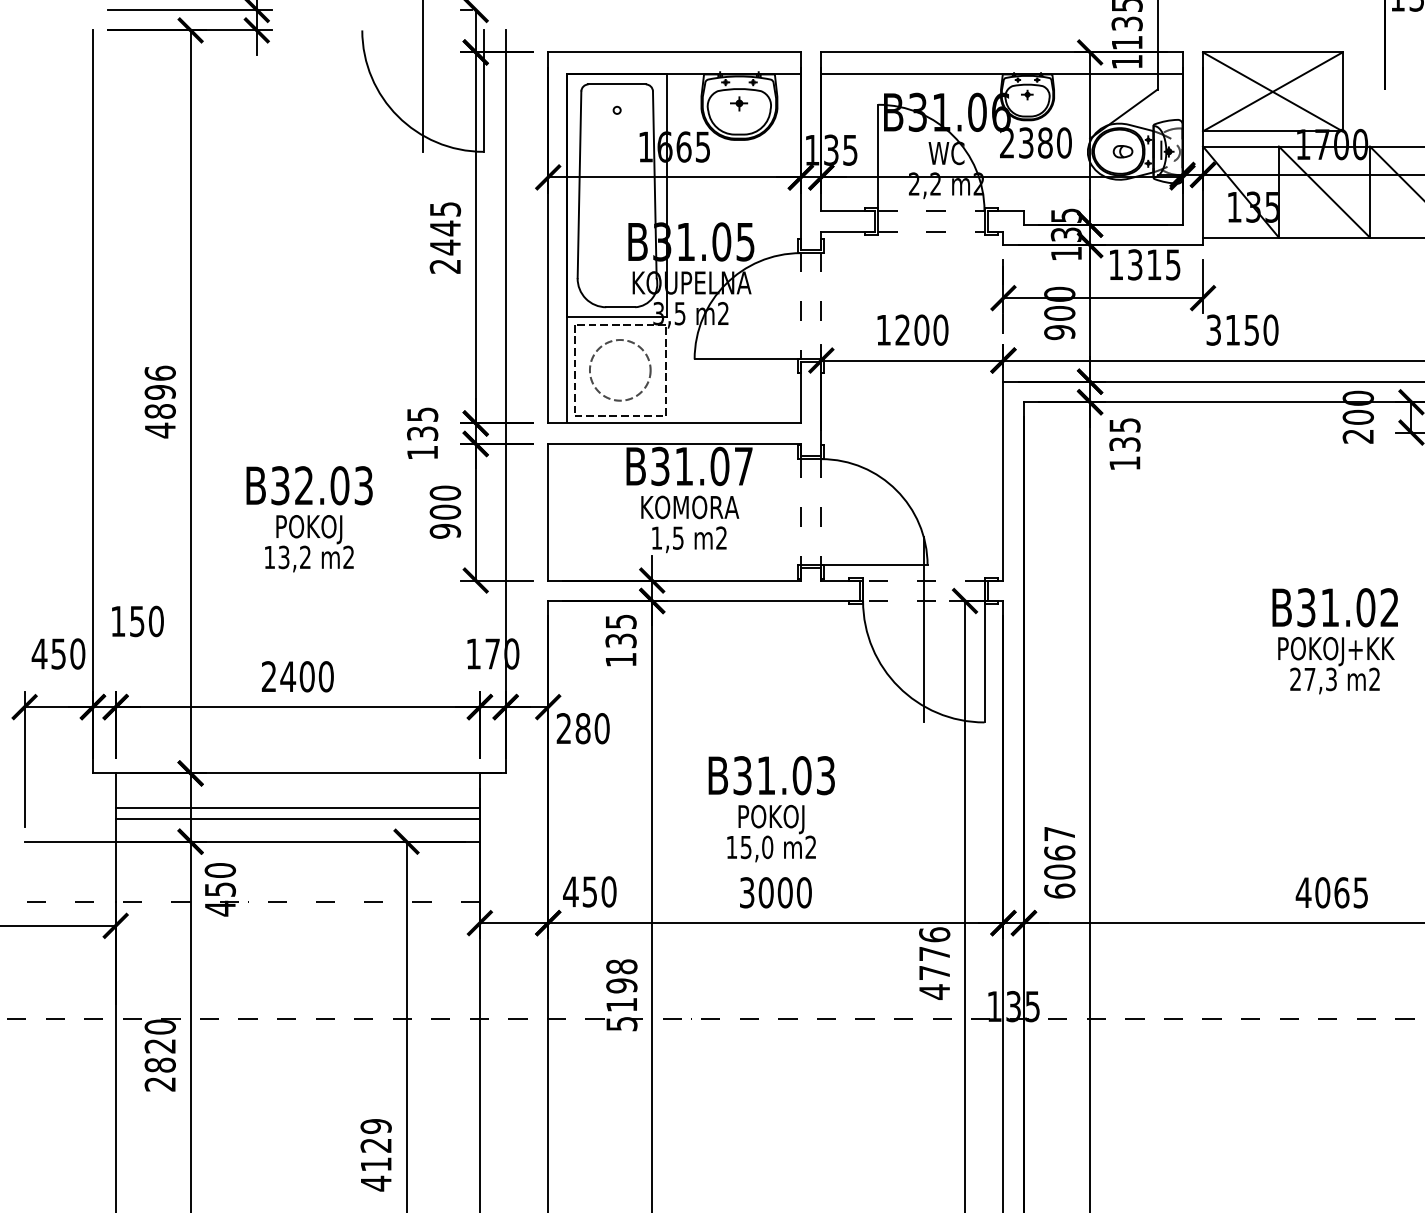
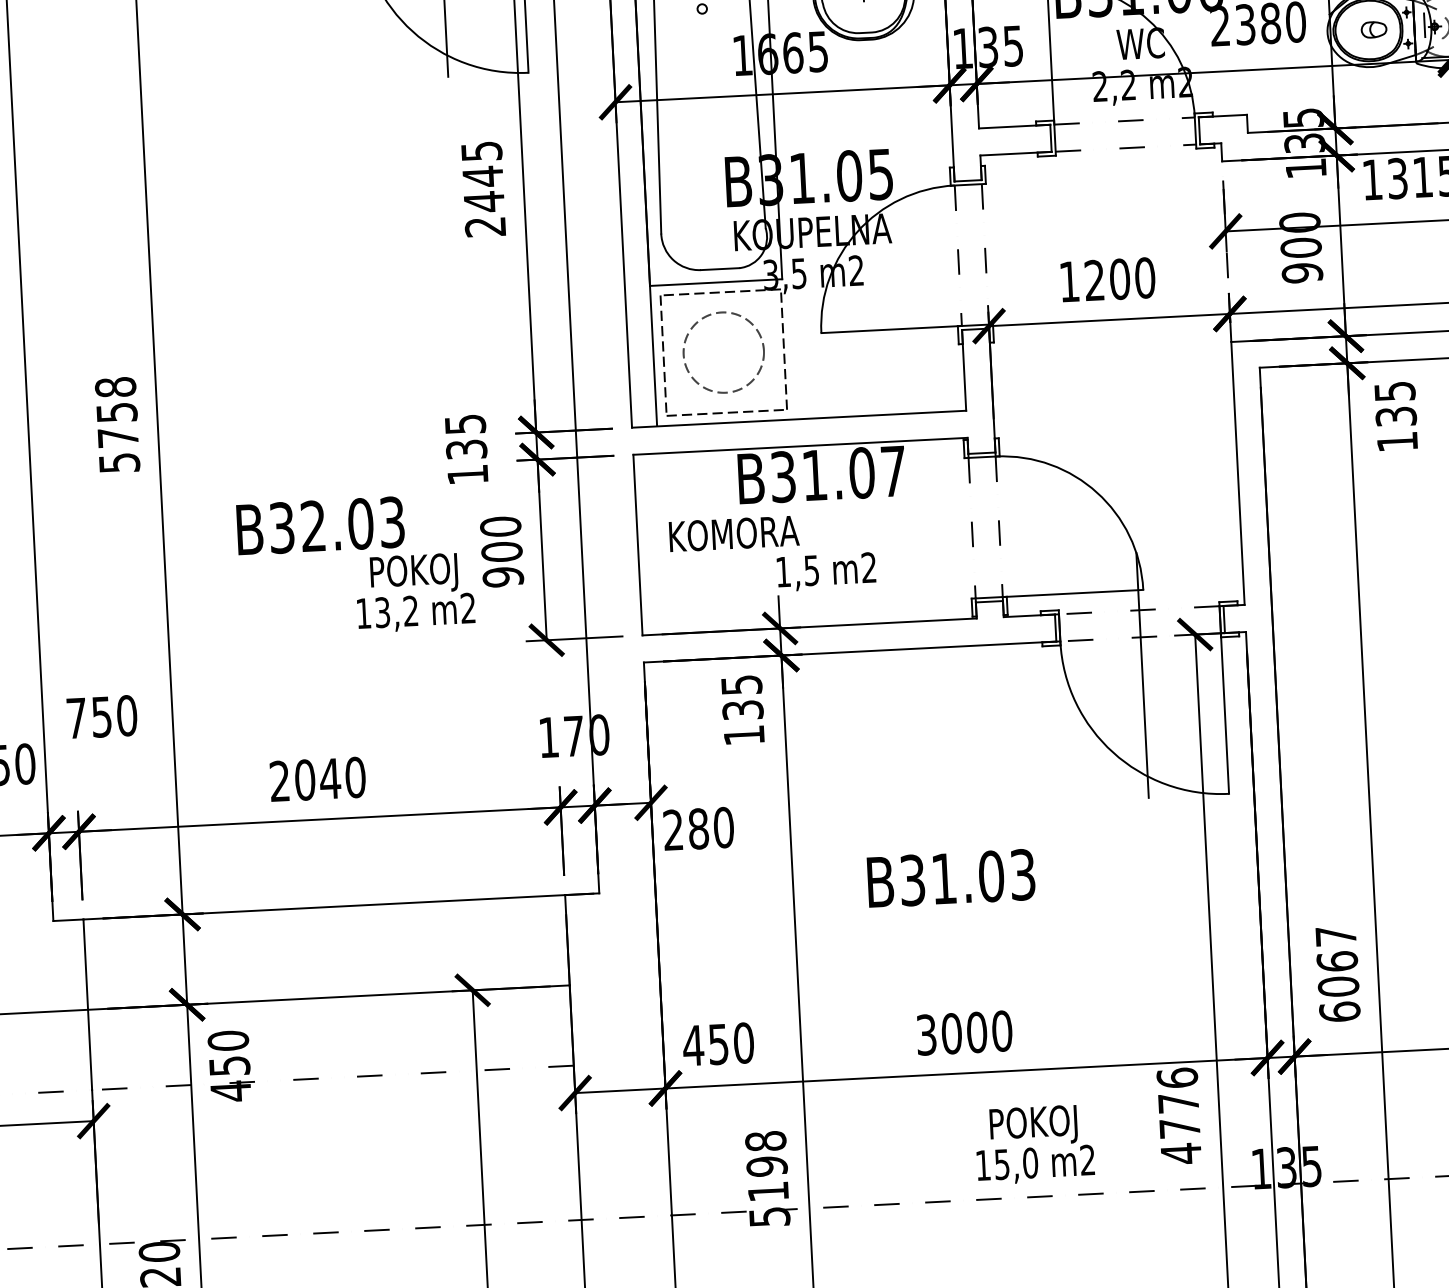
text: (159, 401) -> (116, 424), 4896 -> 5758
text: (690, 507) -> (734, 533), moved
text: (309, 543) -> (415, 592), moved
text: (118, 621) -> (77, 718), 150 -> 750
text: (297, 676) -> (317, 779), 2400 -> 2040
line: (297, 807) -> (326, 952), removed
line: (297, 818) -> (326, 966), removed
text: (771, 833) -> (1034, 1144), moved

